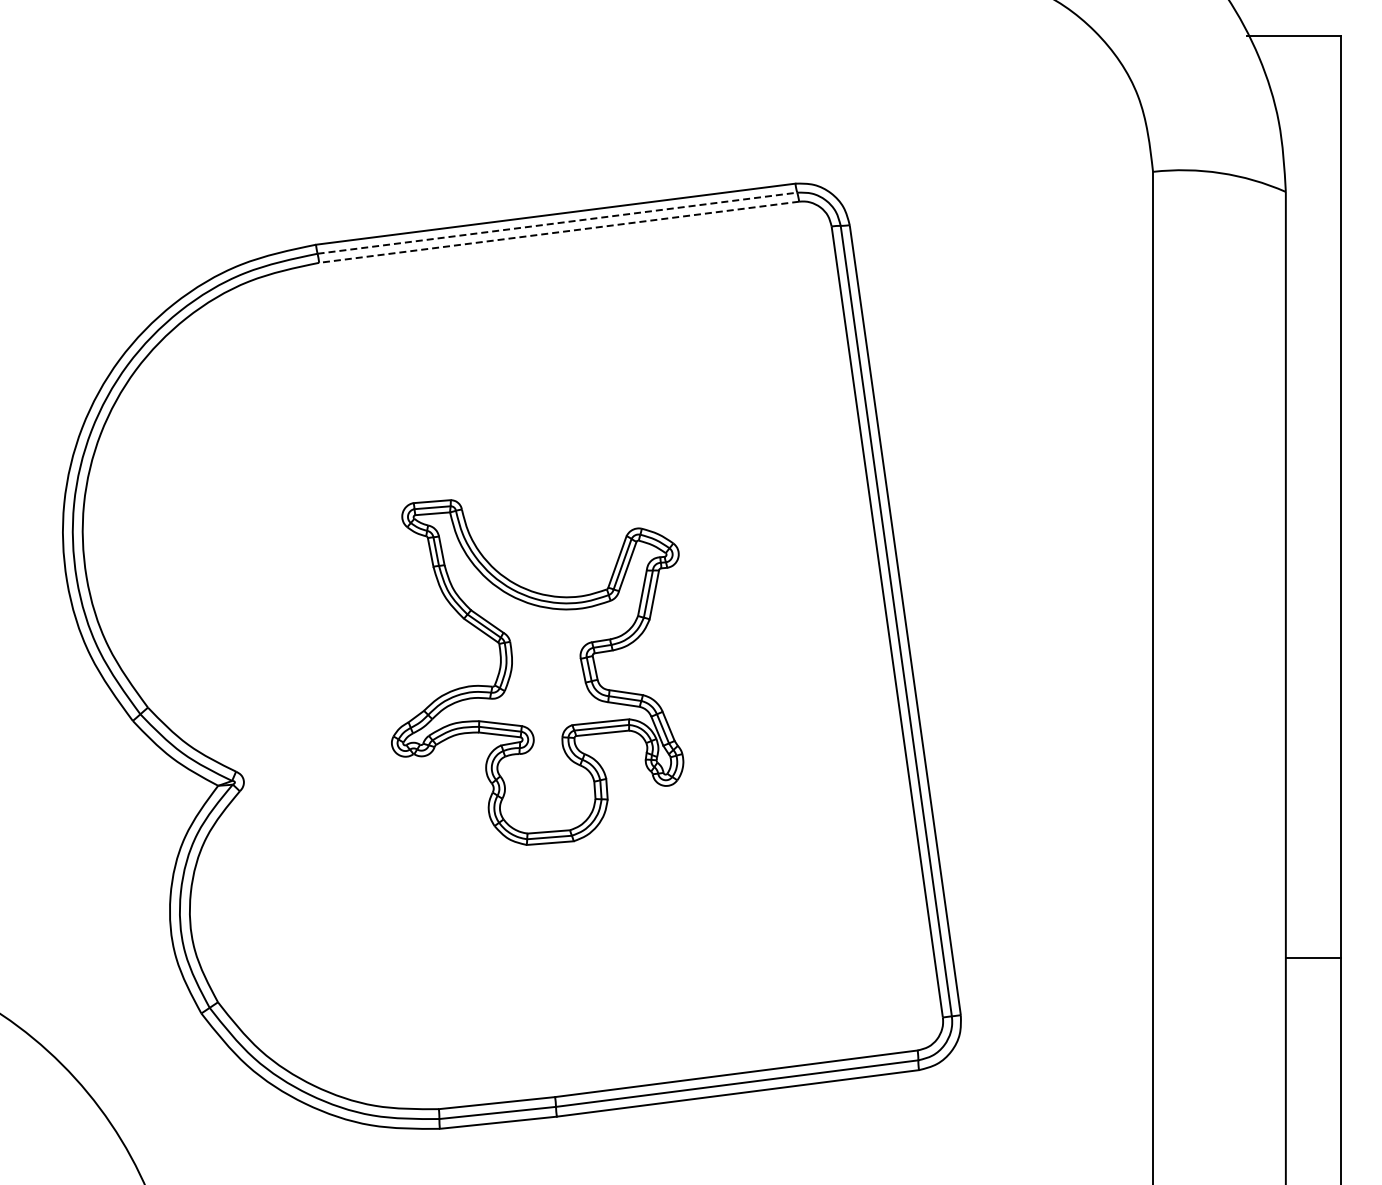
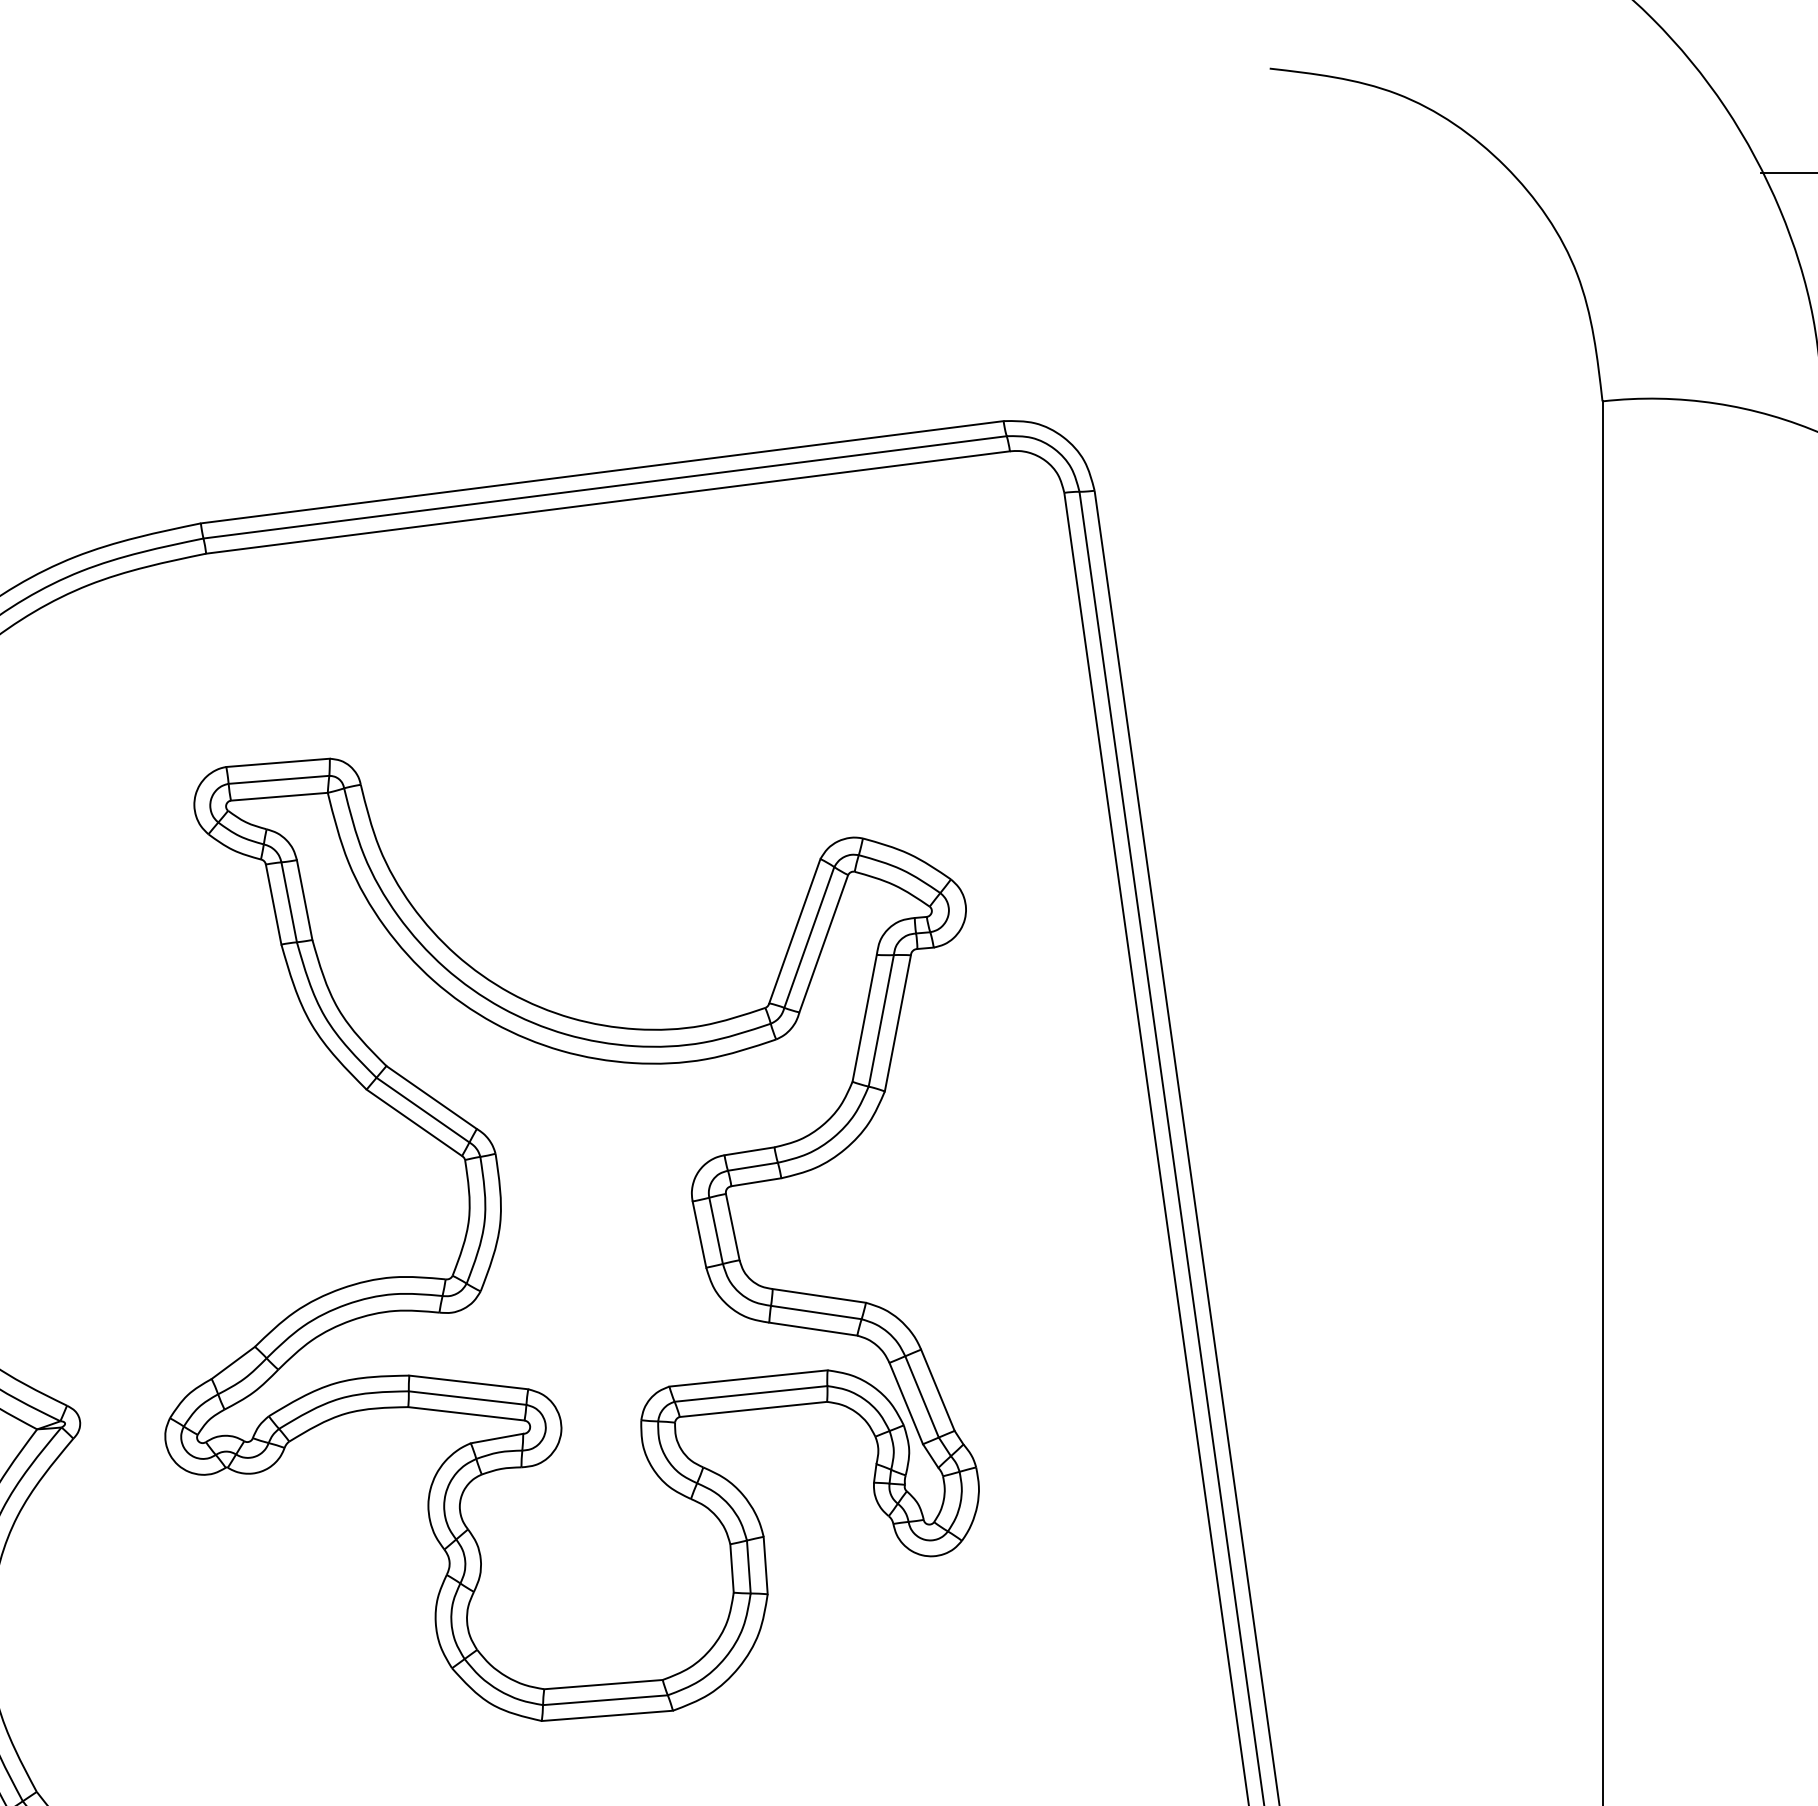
line: (557, 223) -> (605, 487), dashed -> solid
line: (559, 232) -> (608, 502), dashed -> solid
part: (537, 672) -> (571, 1239), size x1.67

